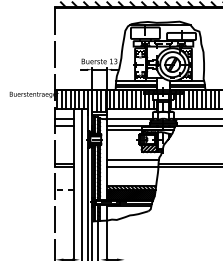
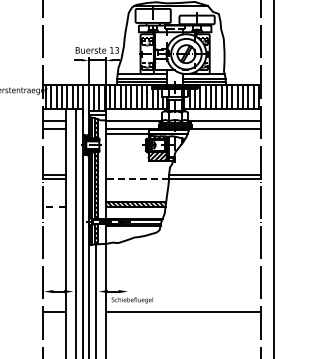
line: (132, 159) -> (137, 169), removed
line: (132, 166) -> (137, 178), solid -> dashed
hatch: (130, 194) -> (135, 212), removed

